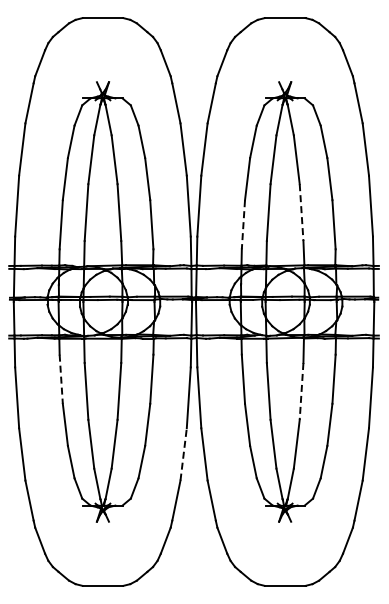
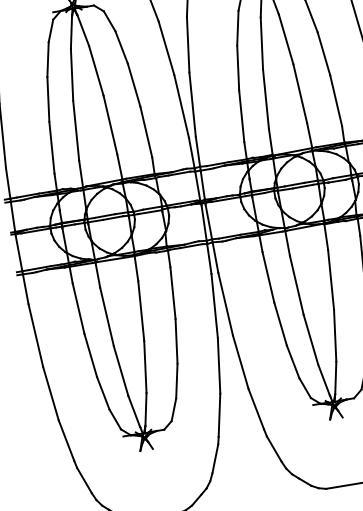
line: (301, 213) -> (300, 94), dashed -> solid
line: (243, 224) -> (241, 116), dashed -> solid
line: (61, 379) -> (78, 308), dashed -> solid
line: (301, 391) -> (330, 280), dashed -> solid
line: (183, 453) -> (218, 364), dashed -> solid

